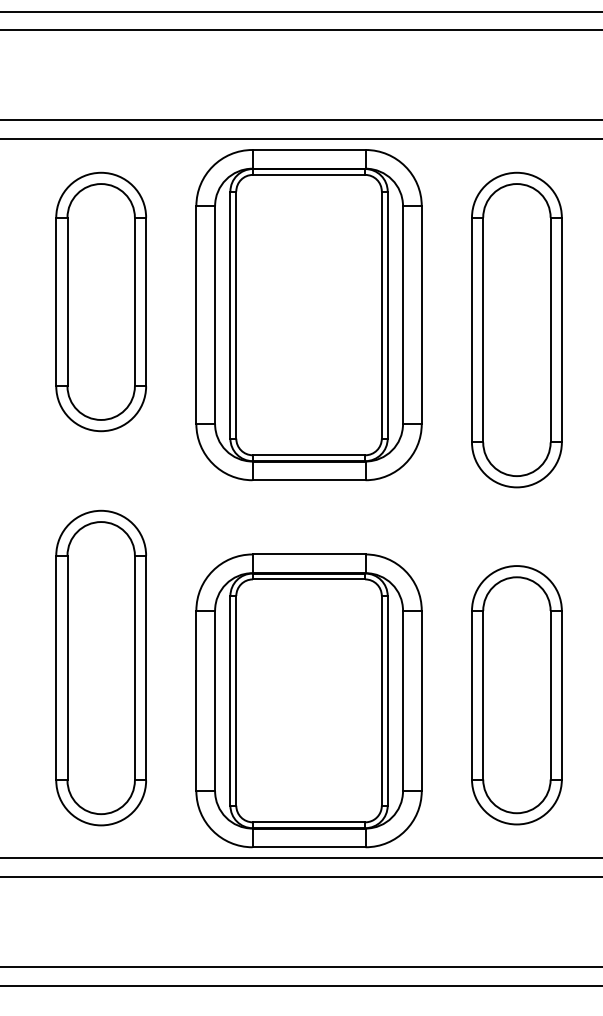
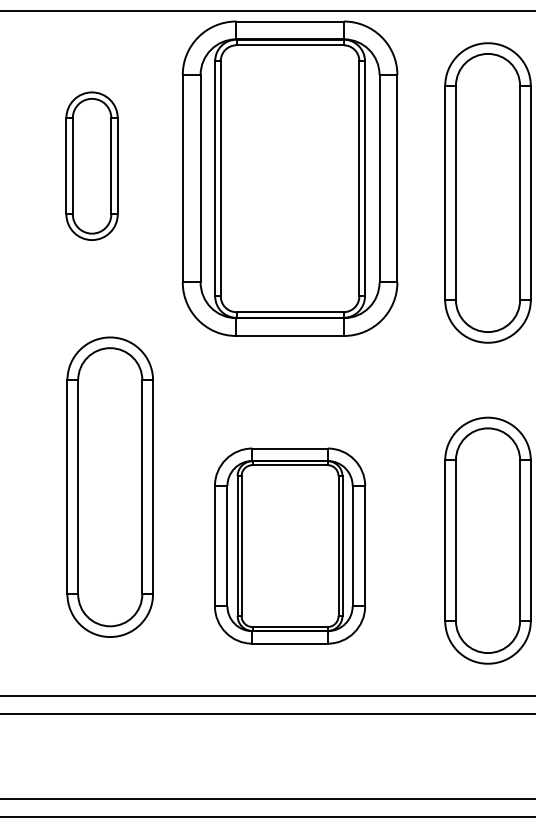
part: (100, 301) -> (91, 165), size x0.6
part: (100, 667) -> (109, 486), moved
part: (308, 700) -> (289, 545), size x0.7

